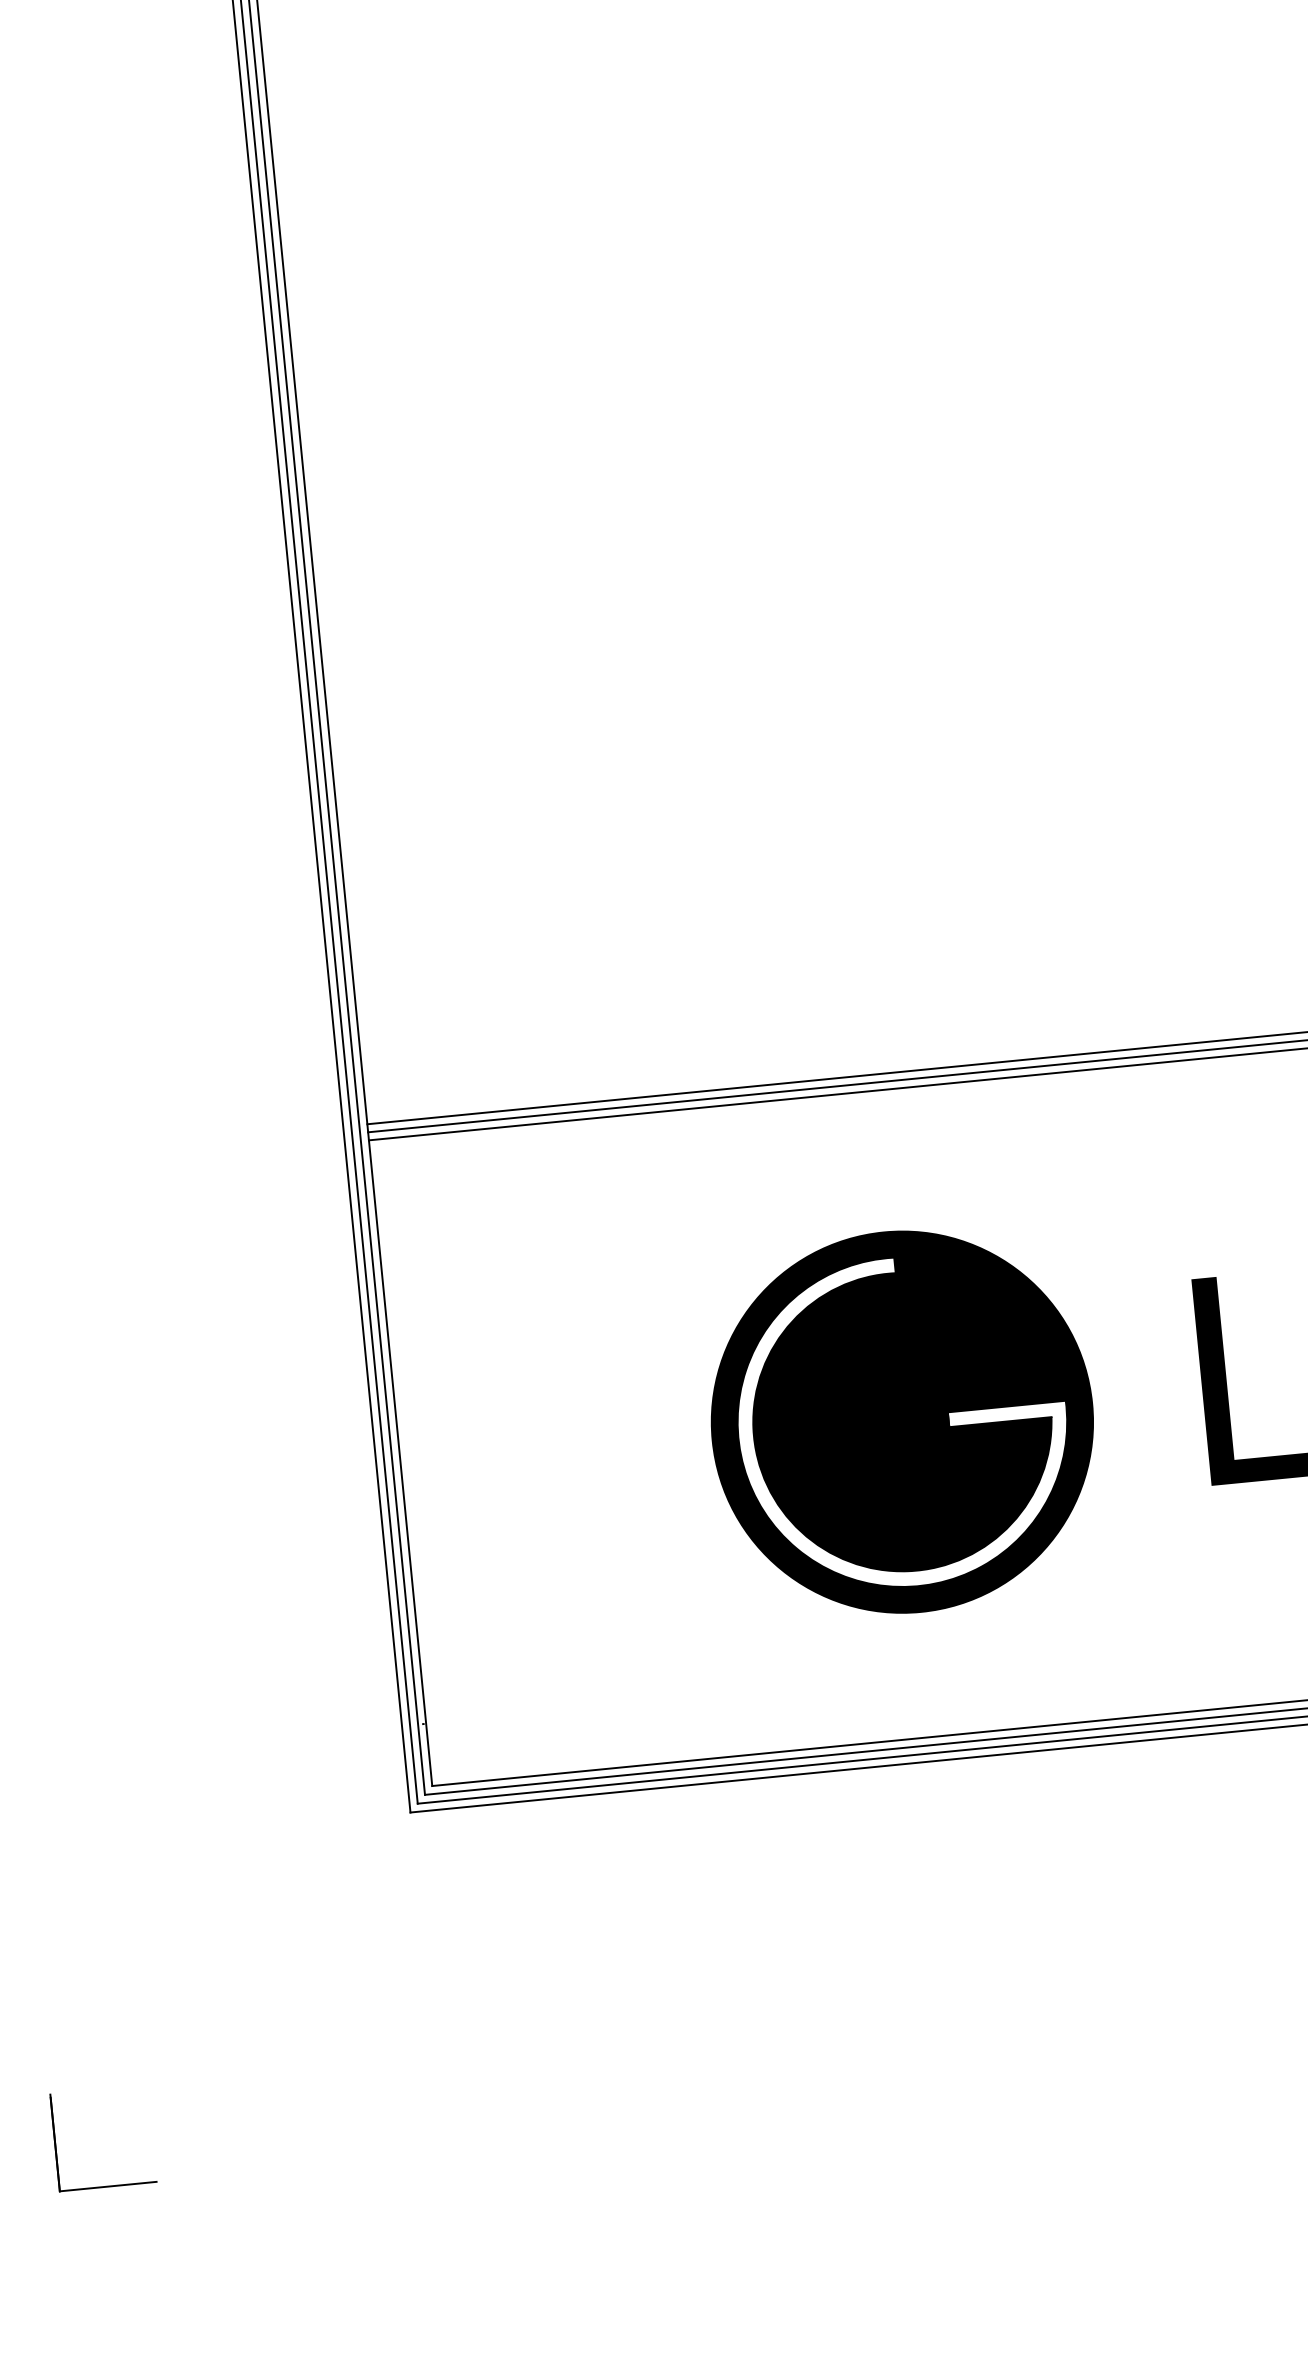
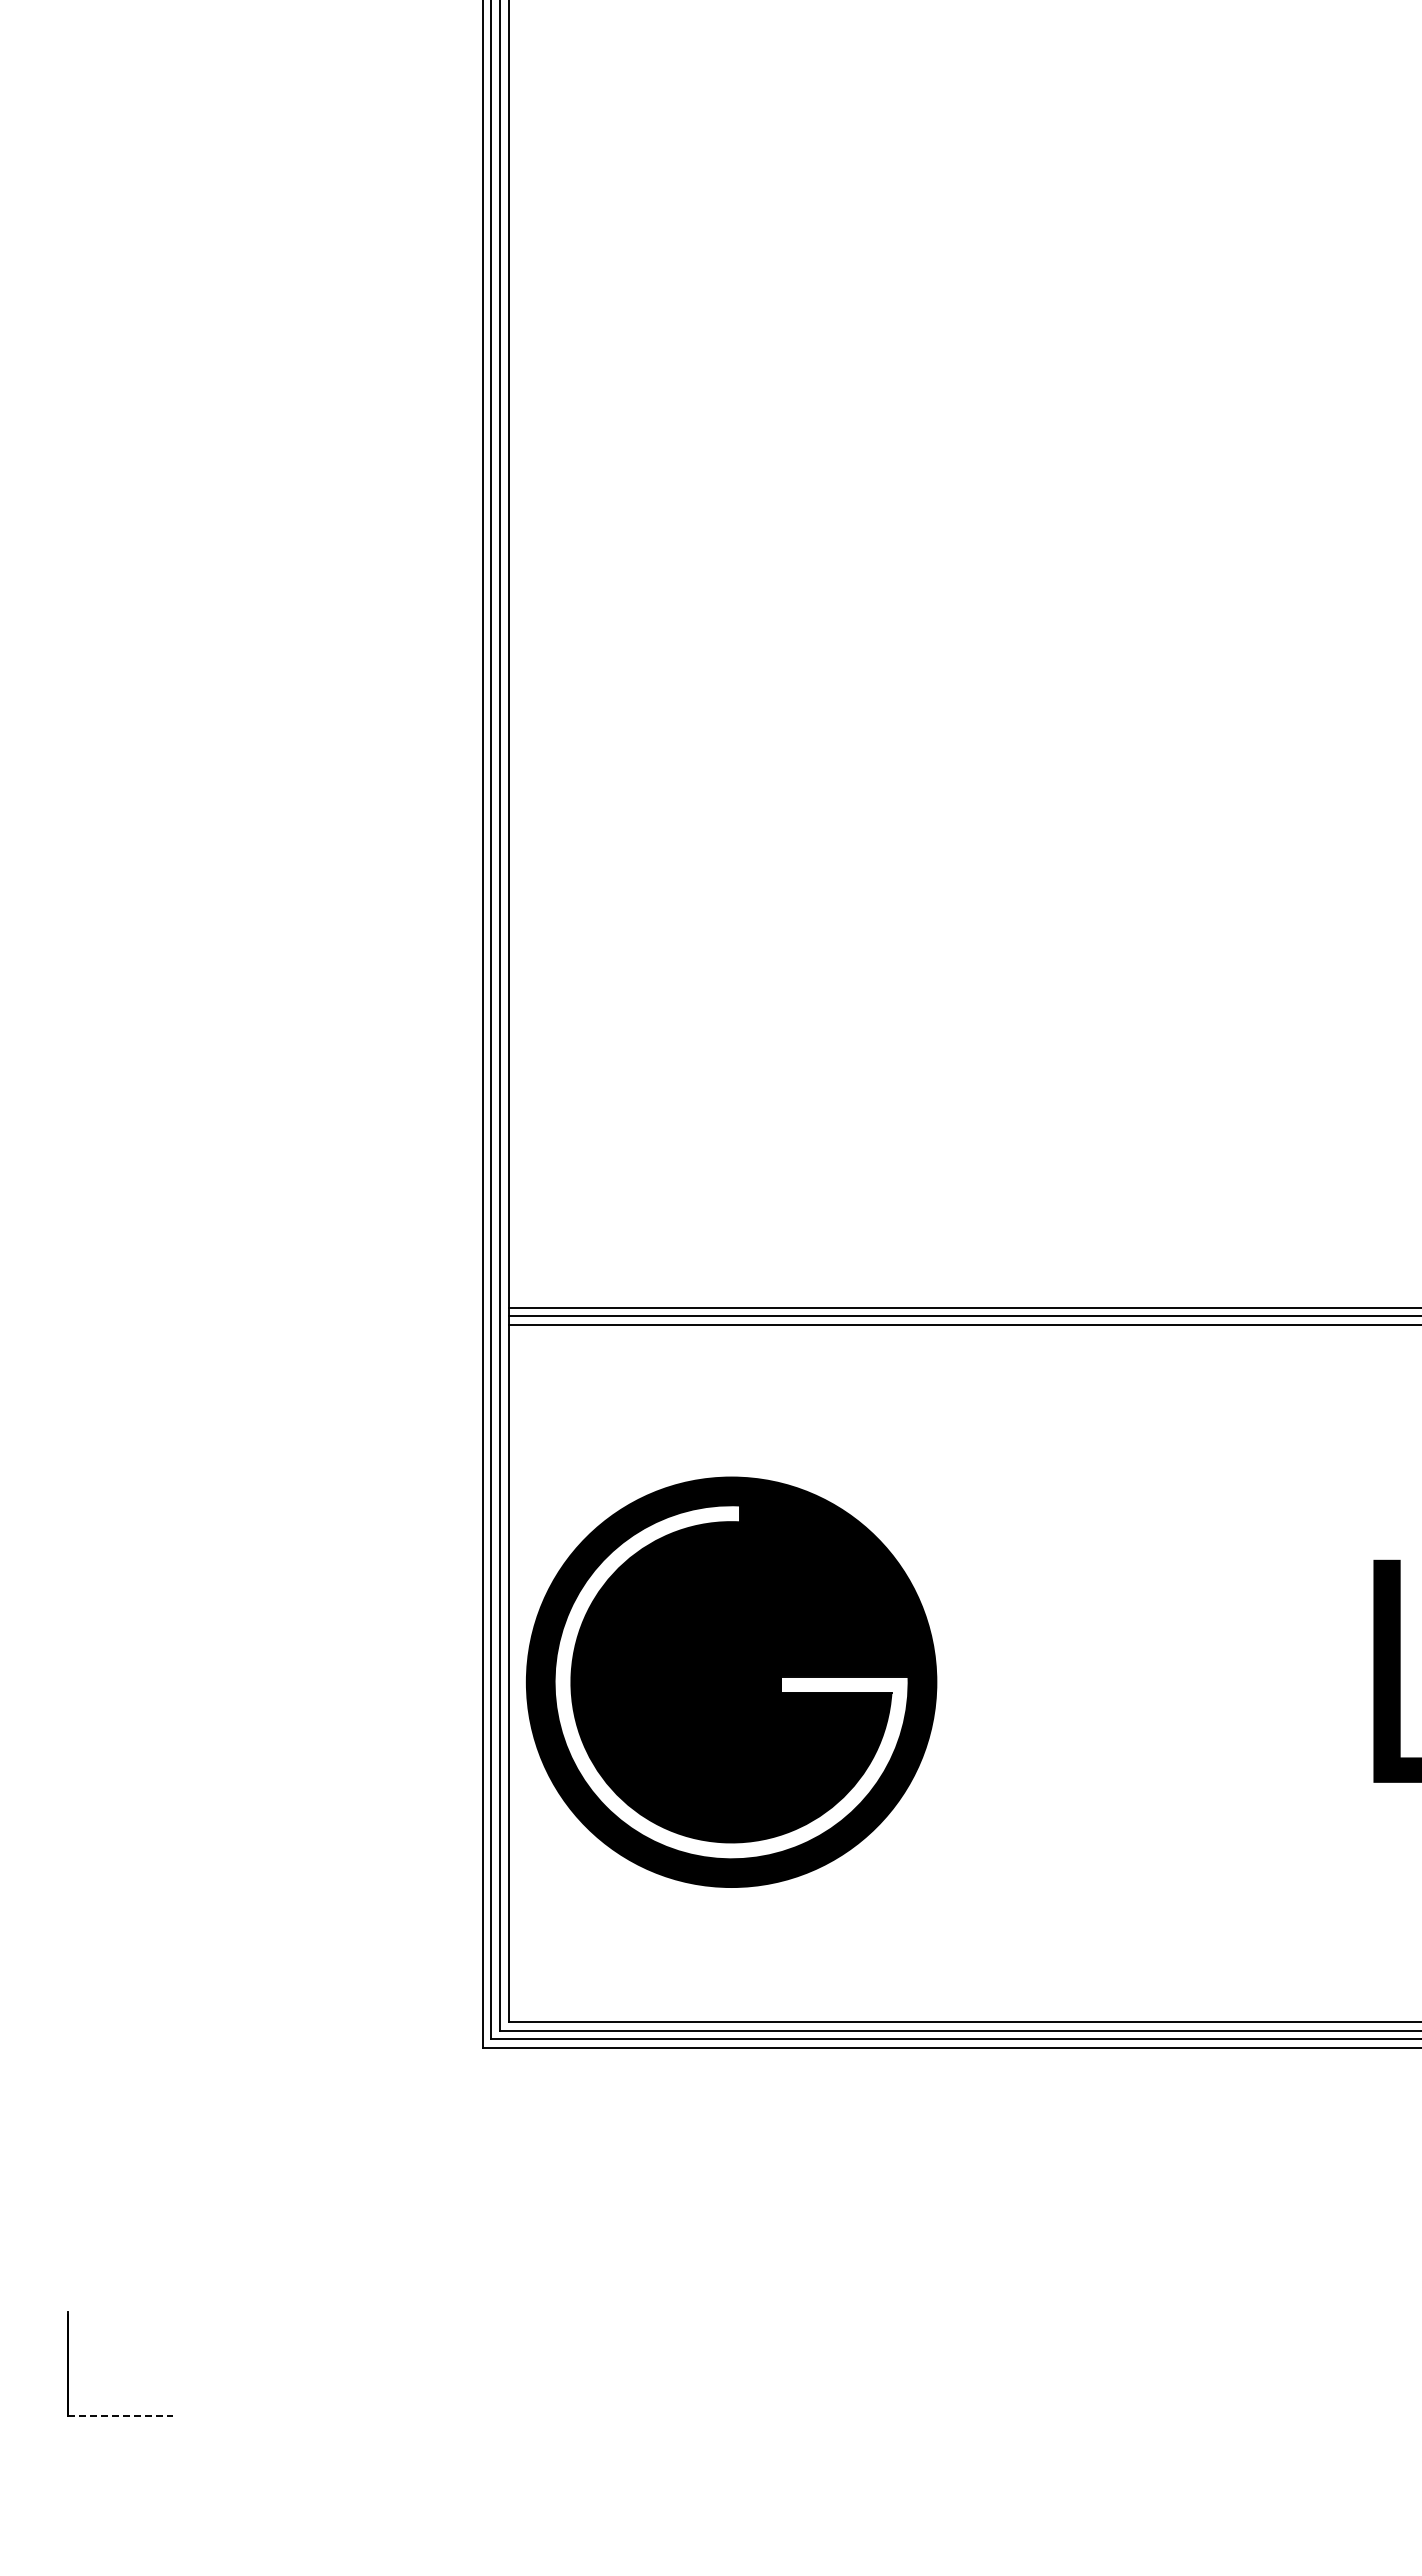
part: (902, 1421) -> (731, 1681), moved
line: (108, 2186) -> (120, 2416), solid -> dashed

